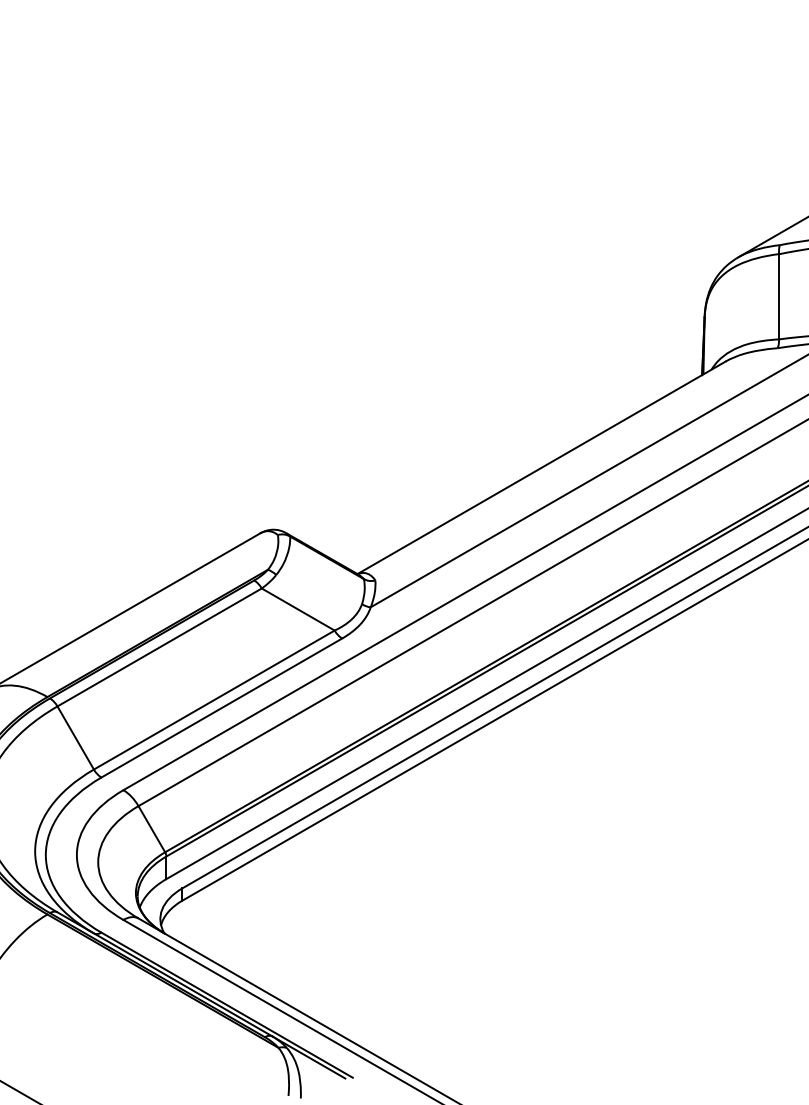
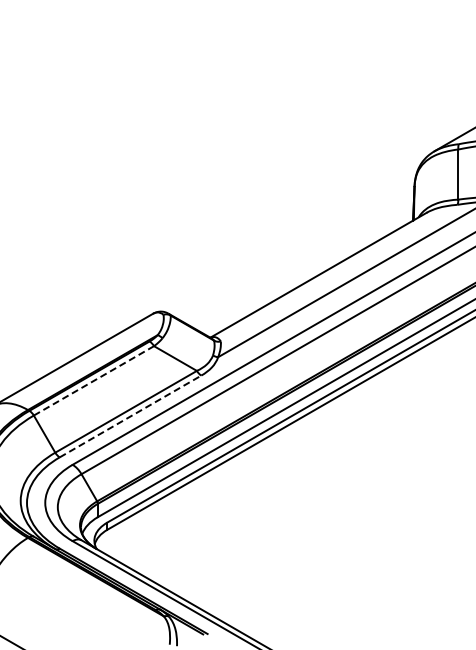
line: (160, 646) -> (94, 380), solid -> dashed
line: (221, 708) -> (130, 416), solid -> dashed

